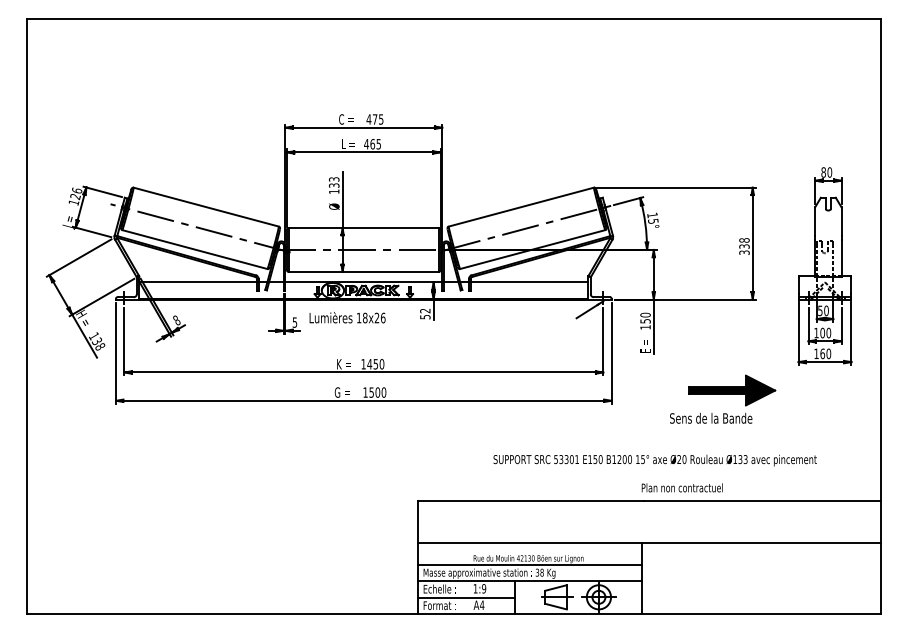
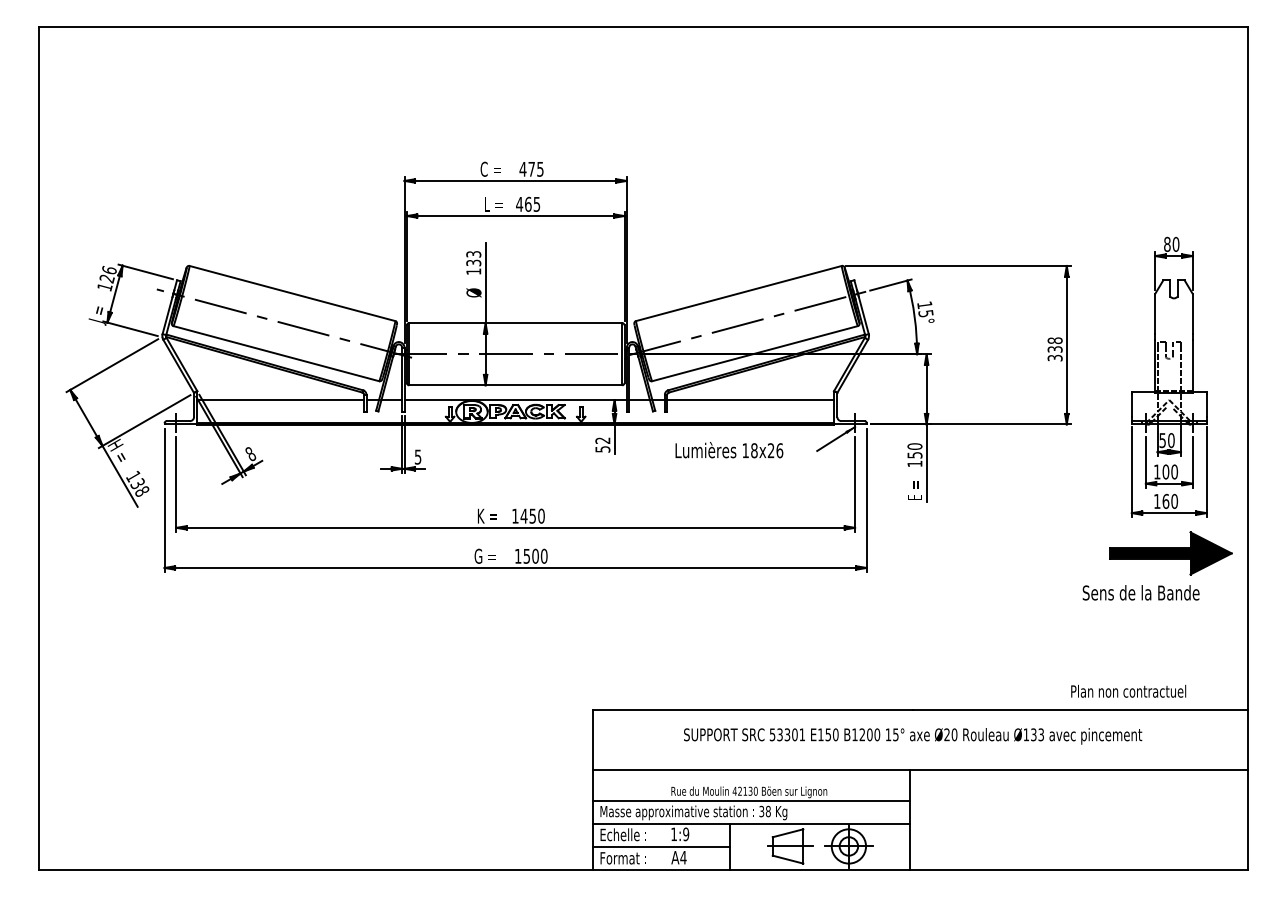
text: (347, 317) -> (729, 449), moved
part: (723, 398) -> (1158, 564), moved
text: (654, 460) -> (912, 736), moved
text: (681, 487) -> (1127, 690), moved

